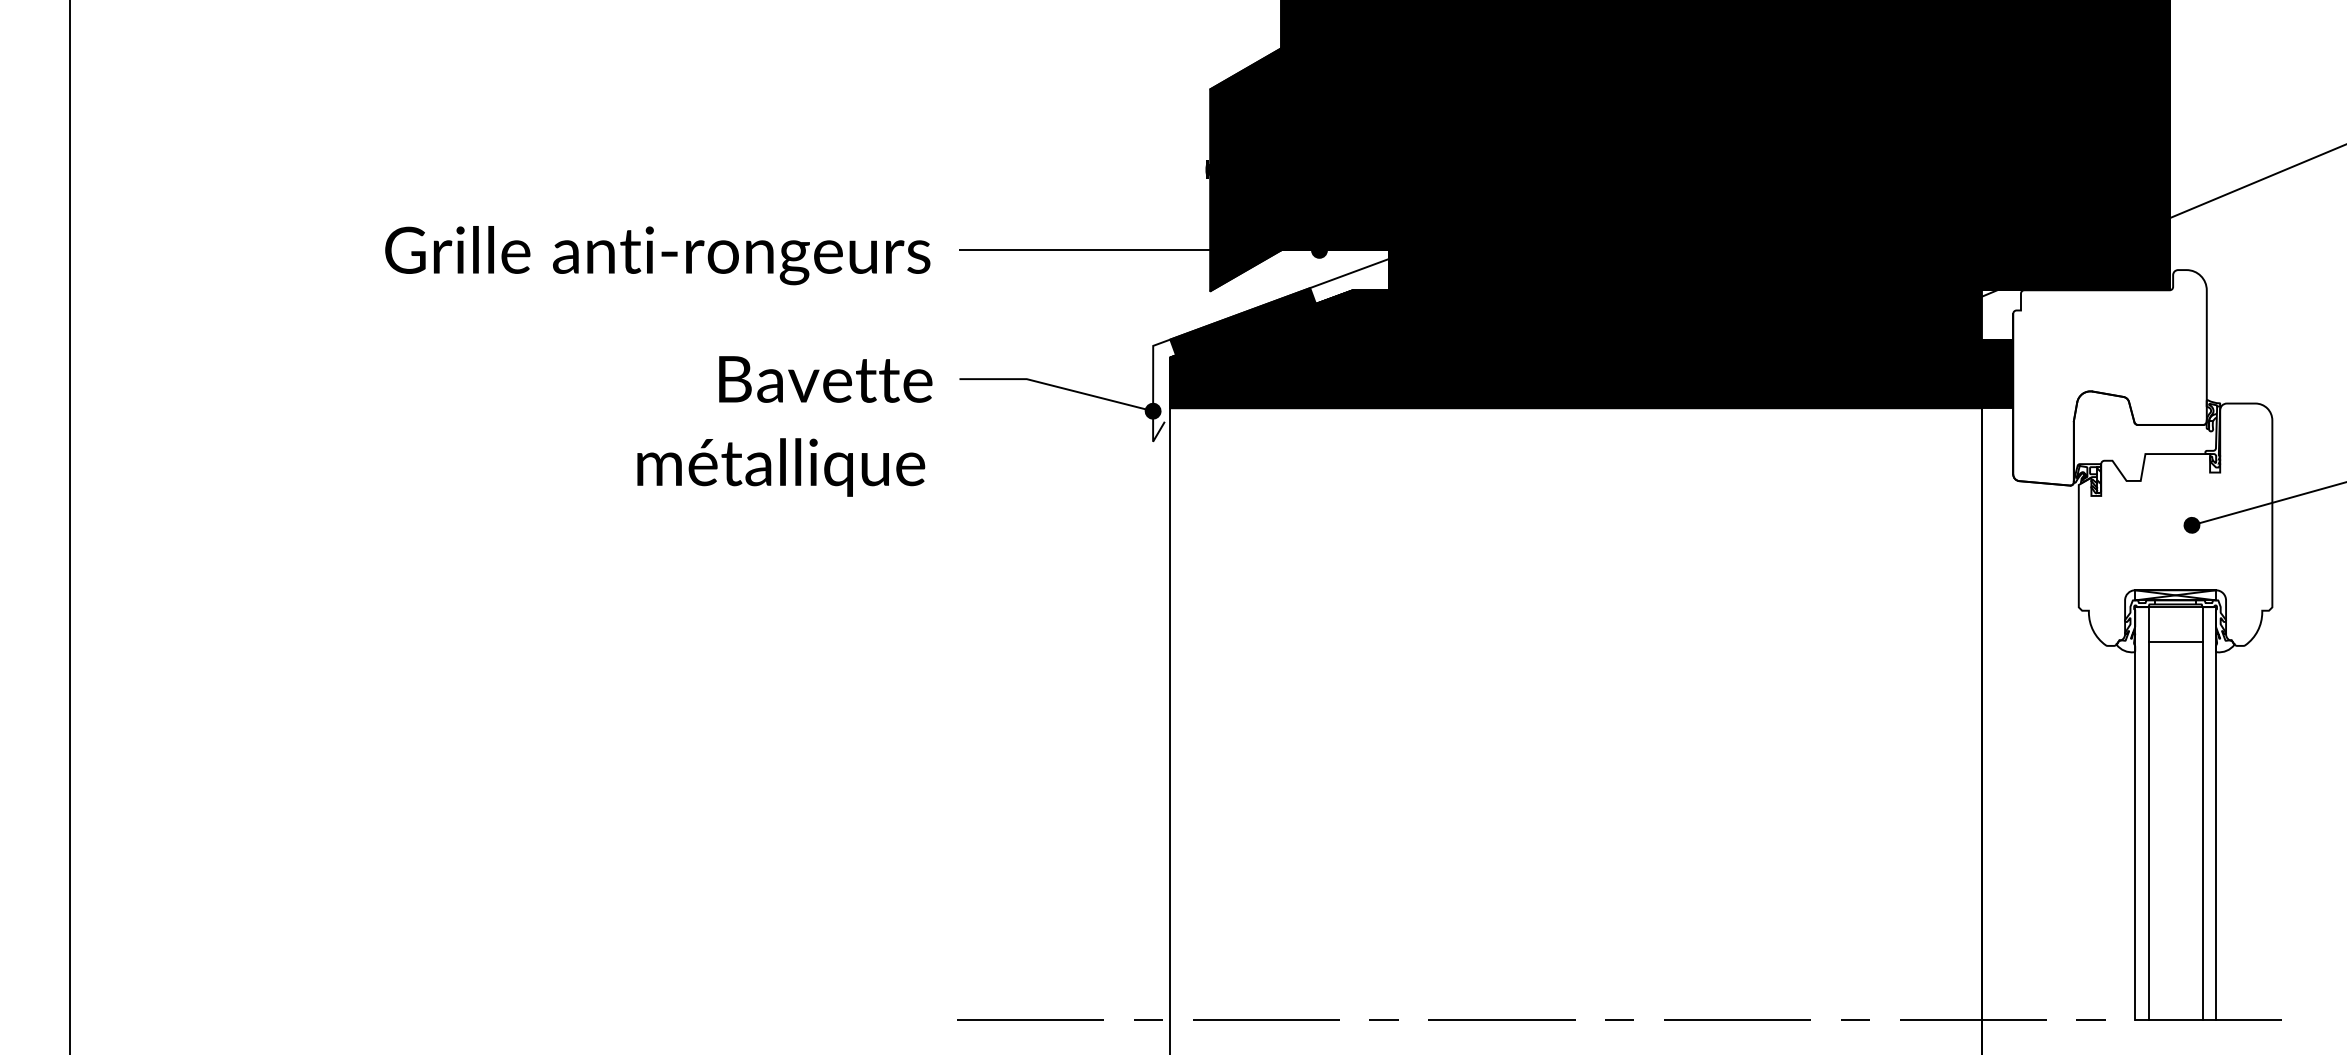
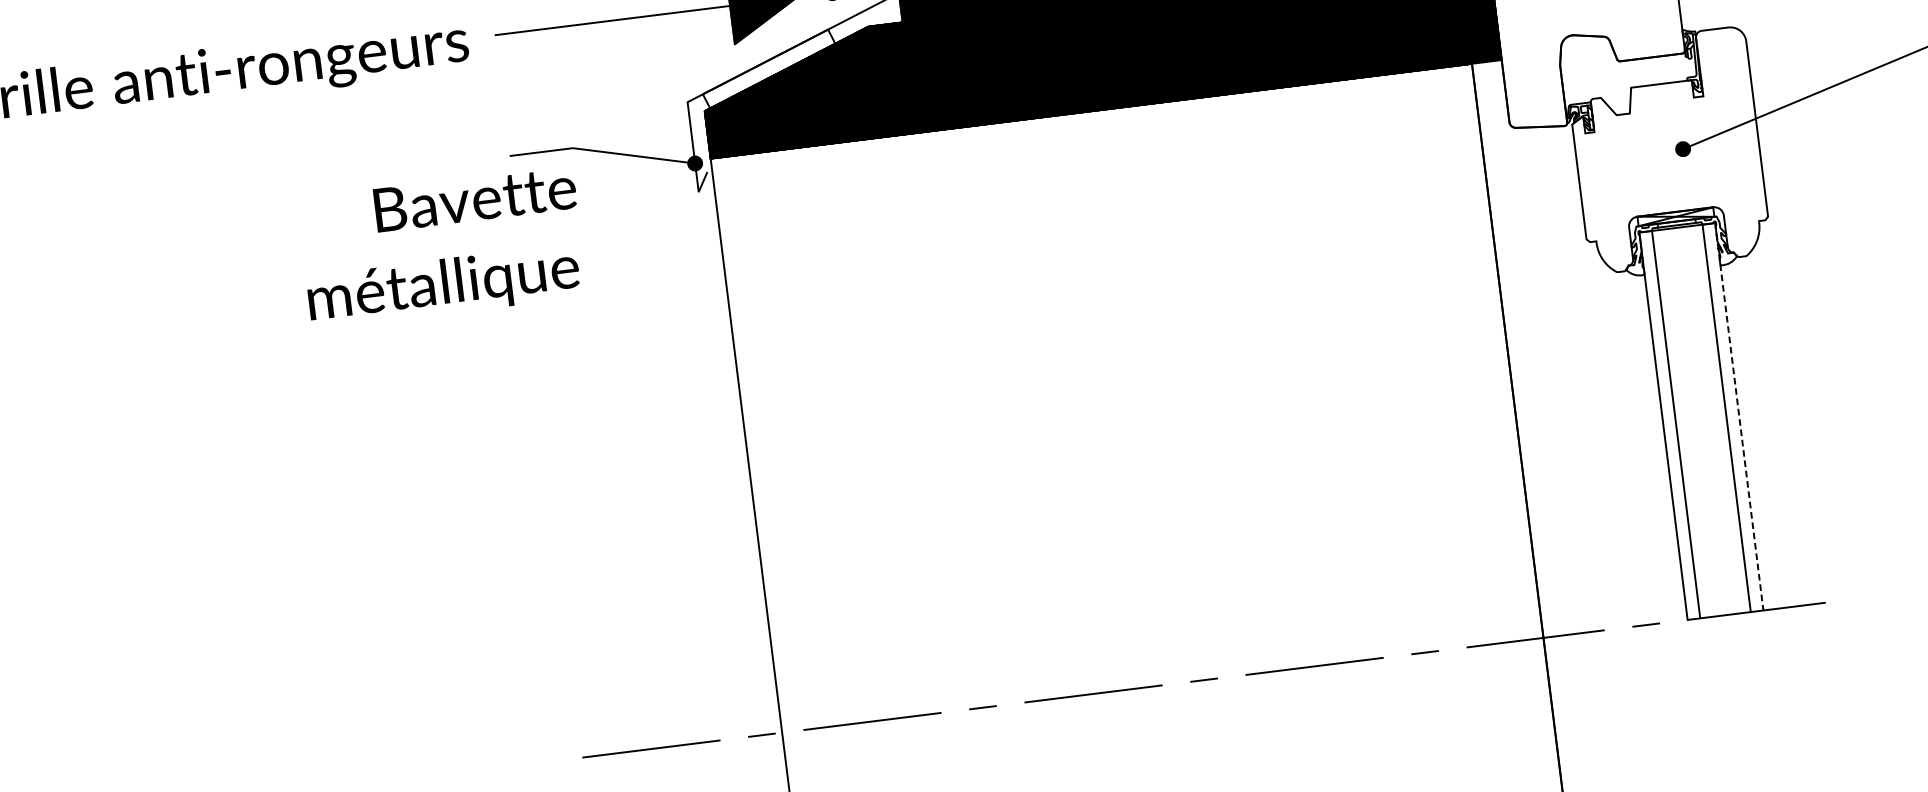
fill: (1242, 321) -> (768, 68), removed
text: (784, 426) -> (442, 247), moved
line: (2175, 641) -> (1681, 260), removed
line: (2215, 814) -> (1738, 417), solid -> dashed

